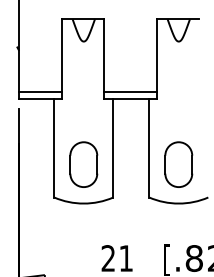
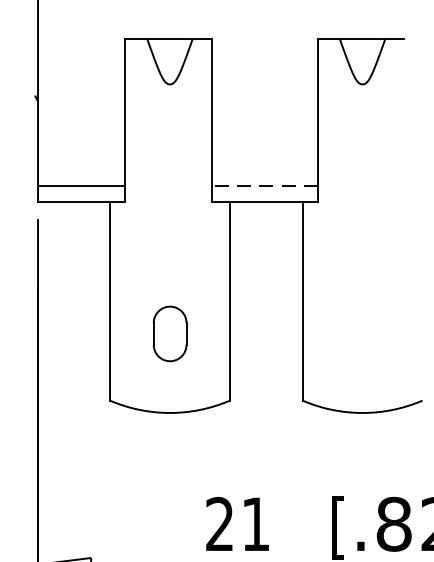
line: (130, 91) -> (264, 185), solid -> dashed
part: (83, 164) -> (169, 333), size x0.6
part: (178, 164) -> (361, 333), removed

